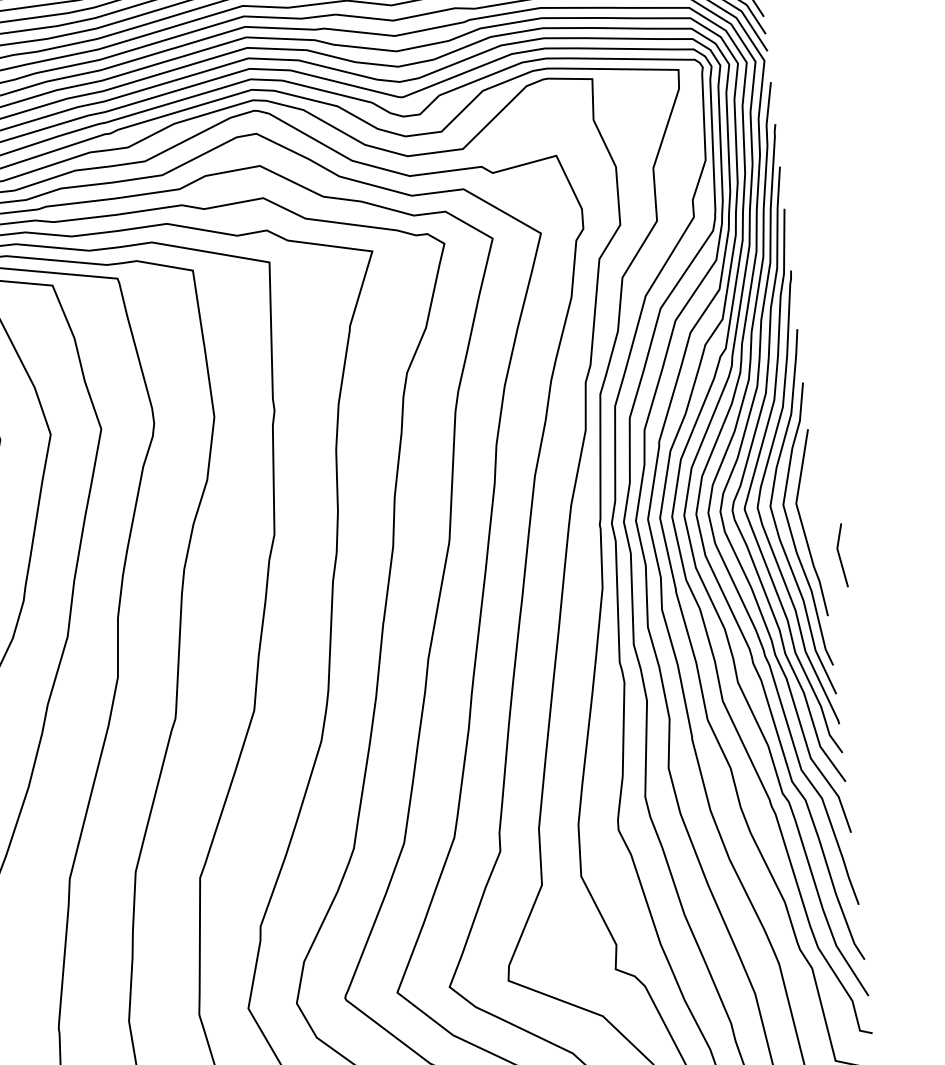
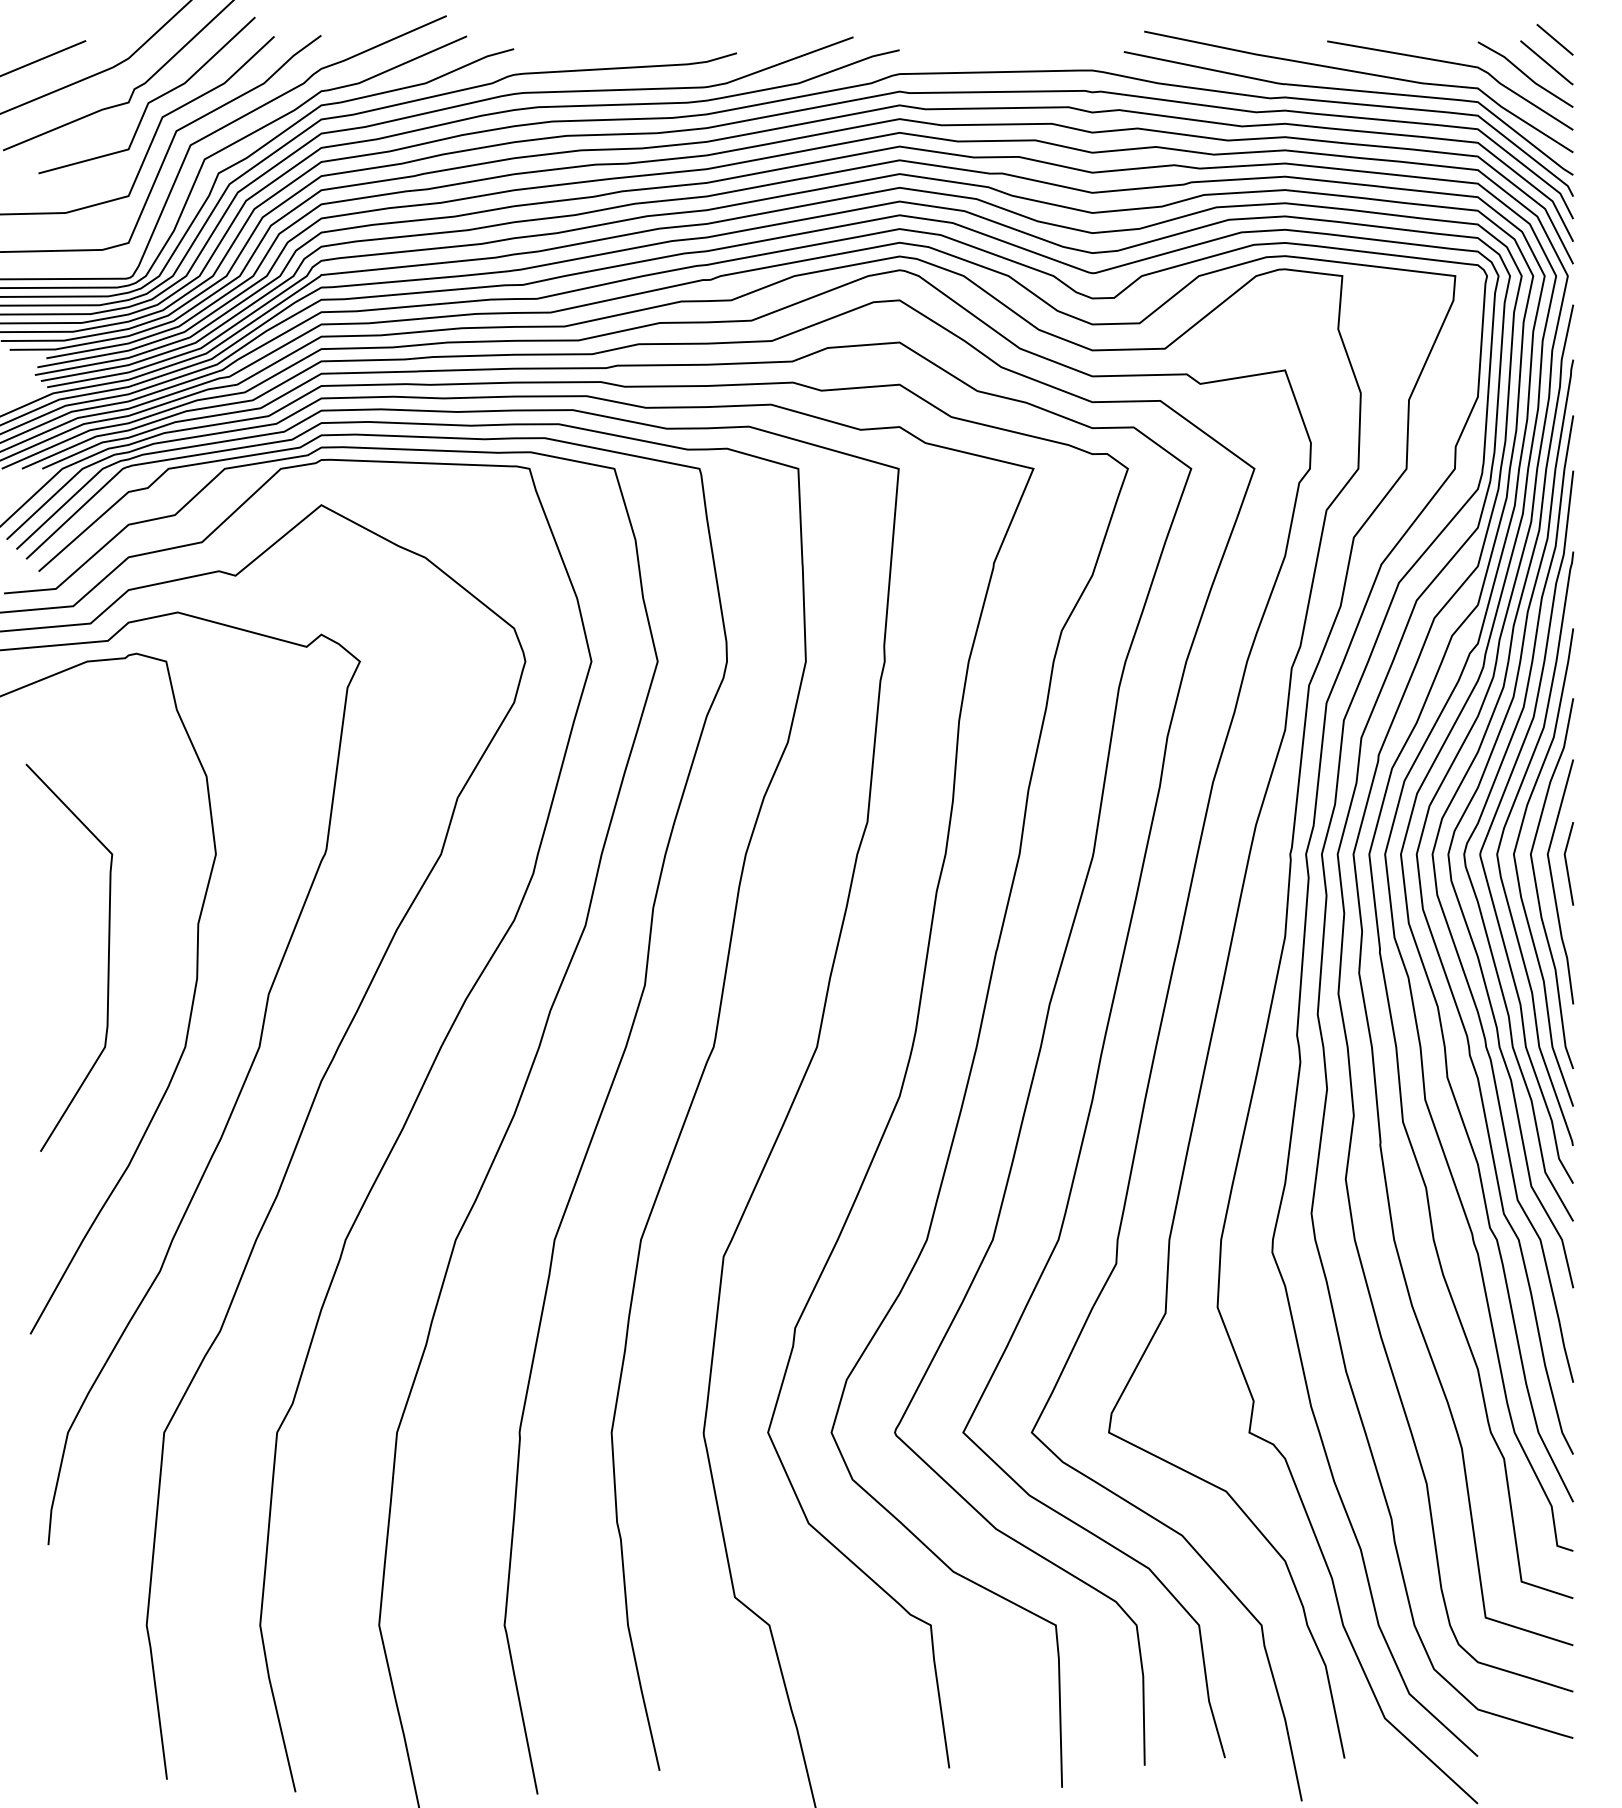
line: (840, 555) -> (1567, 863), moved

